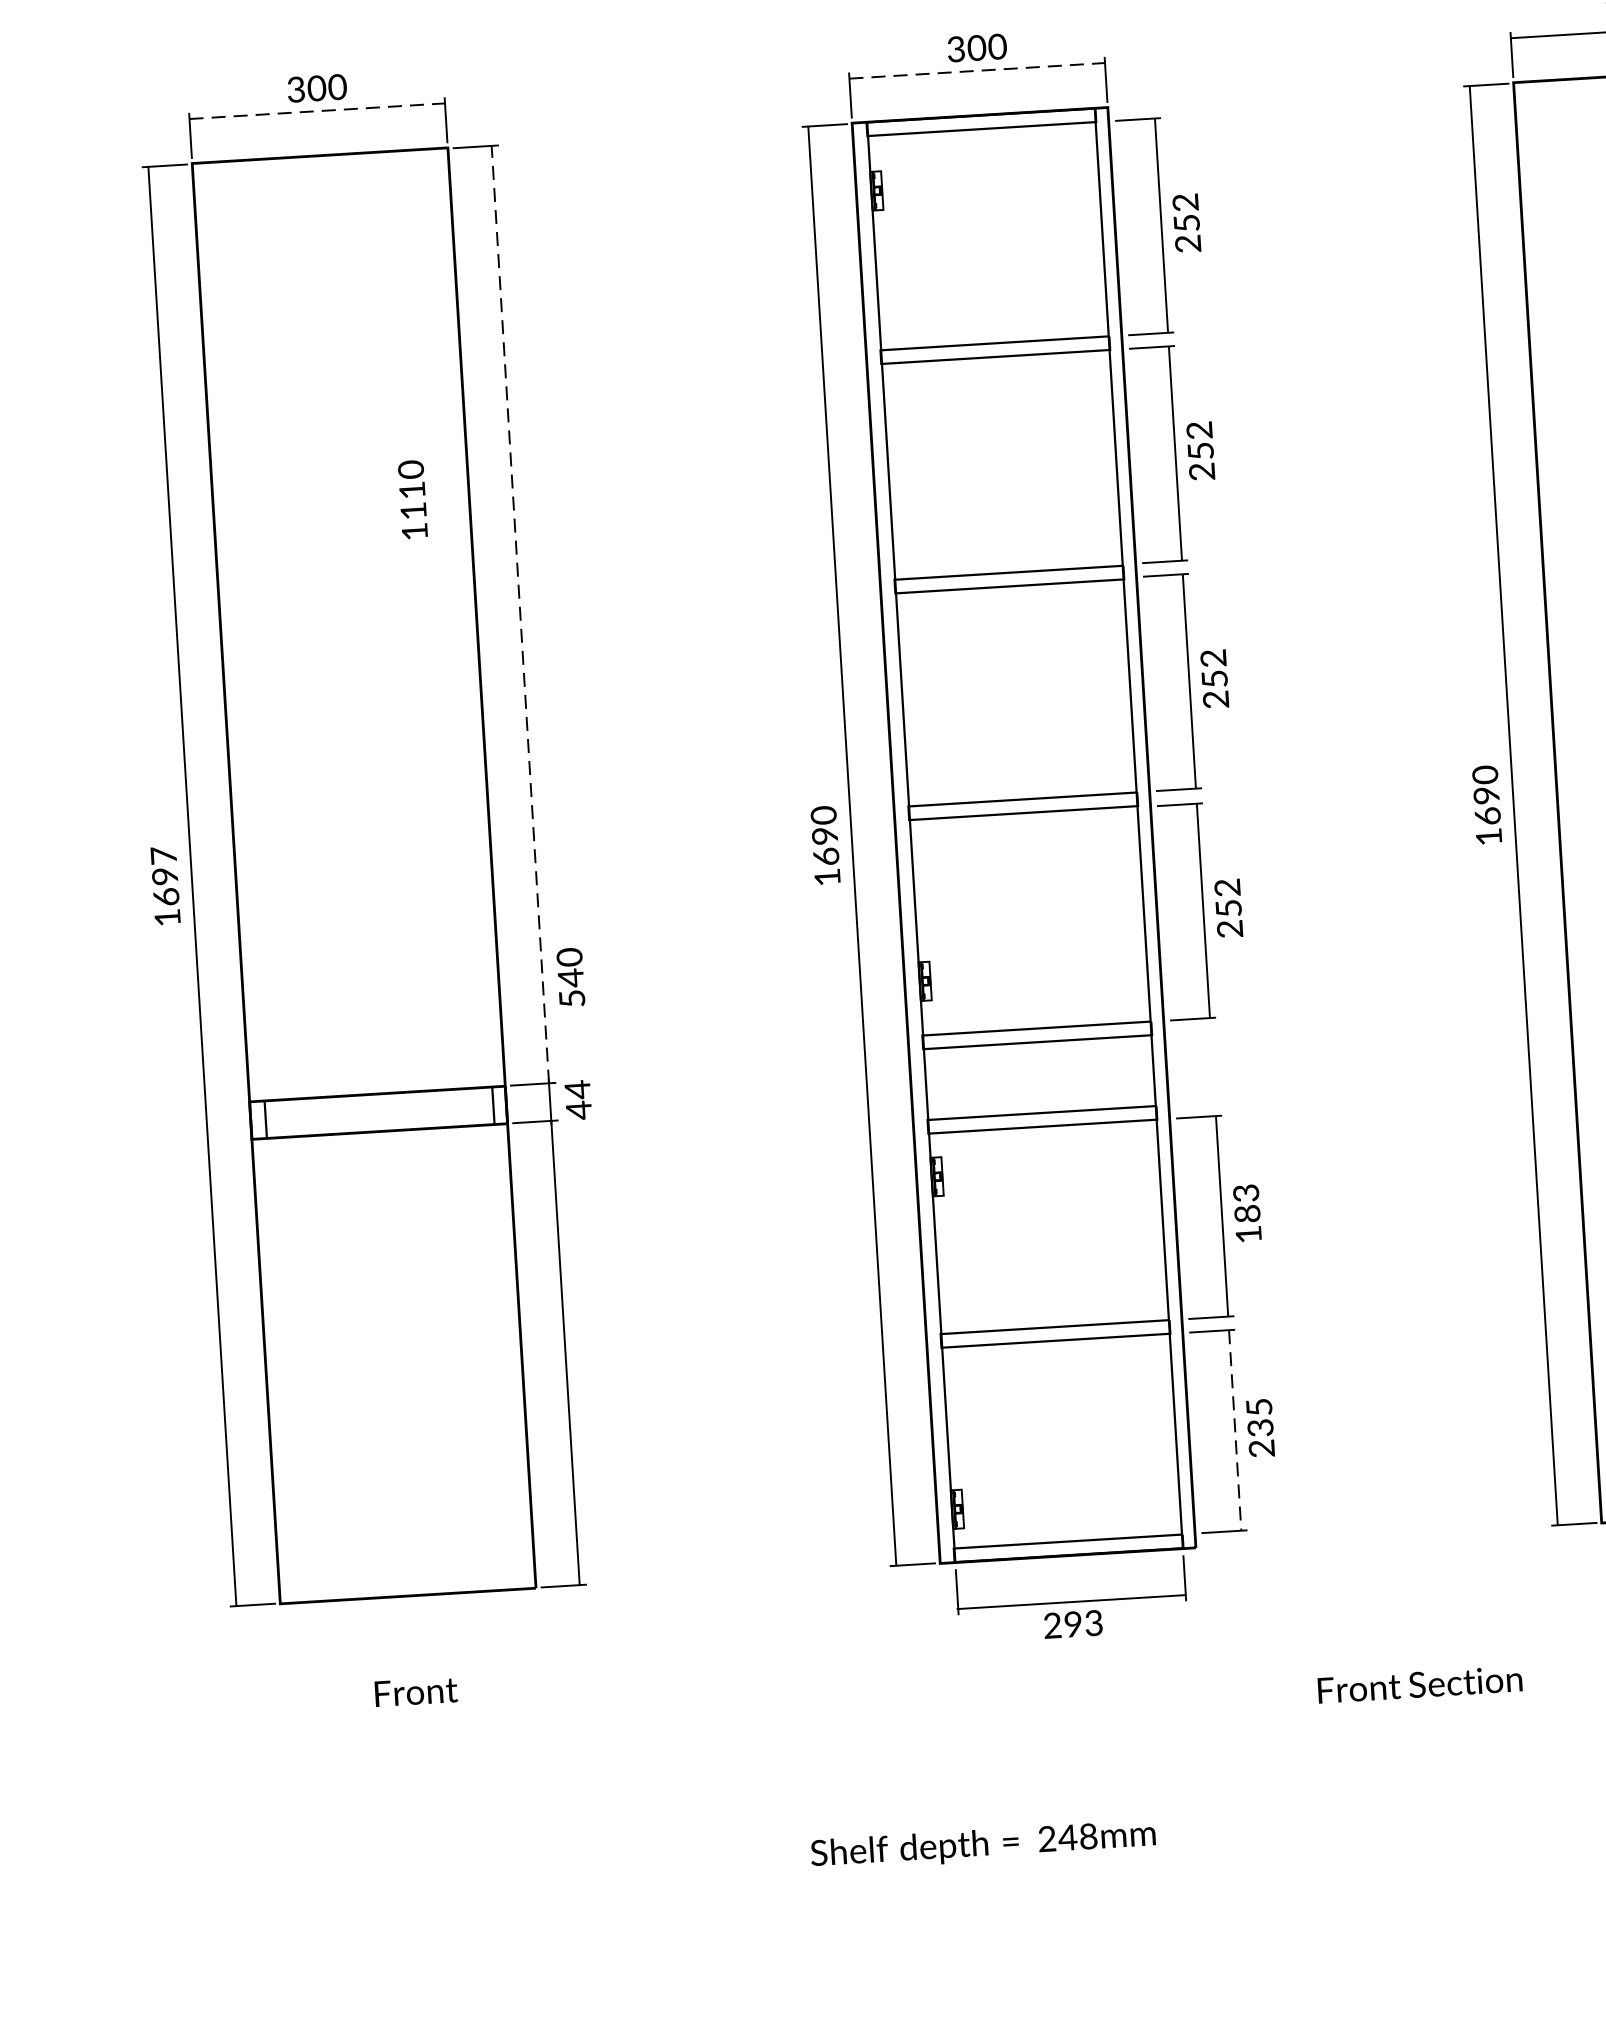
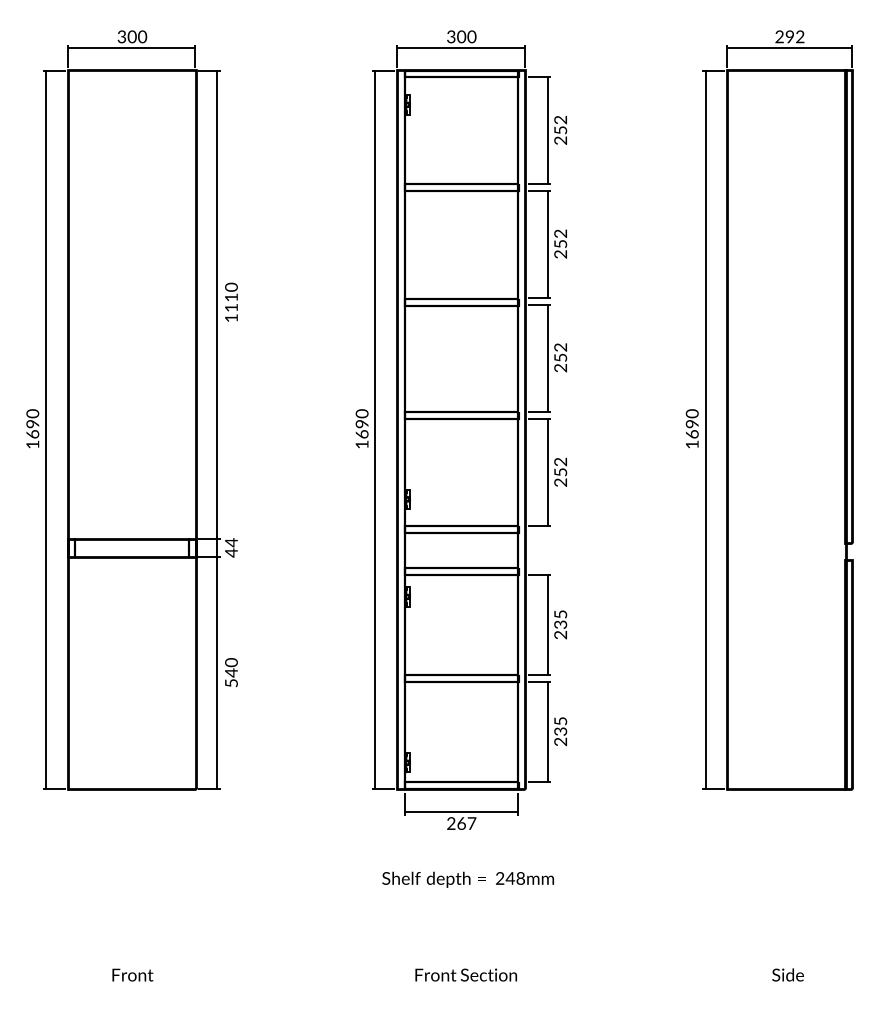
line: (978, 71) -> (461, 48), dashed -> solid
line: (316, 111) -> (131, 48), dashed -> solid
text: (412, 498) -> (231, 301), moved
line: (520, 614) -> (217, 304), dashed -> solid
text: (163, 855) -> (32, 413), 1697 -> 1690
text: (570, 977) -> (231, 672), moved
text: (1247, 1213) -> (560, 624), 183 -> 235
line: (1236, 1431) -> (548, 732), dashed -> solid
text: (1083, 1623) -> (466, 823), 293 -> 267
text: (1418, 1683) -> (465, 974), moved
text: (415, 1690) -> (132, 974), moved
text: (981, 1845) -> (467, 879), moved

